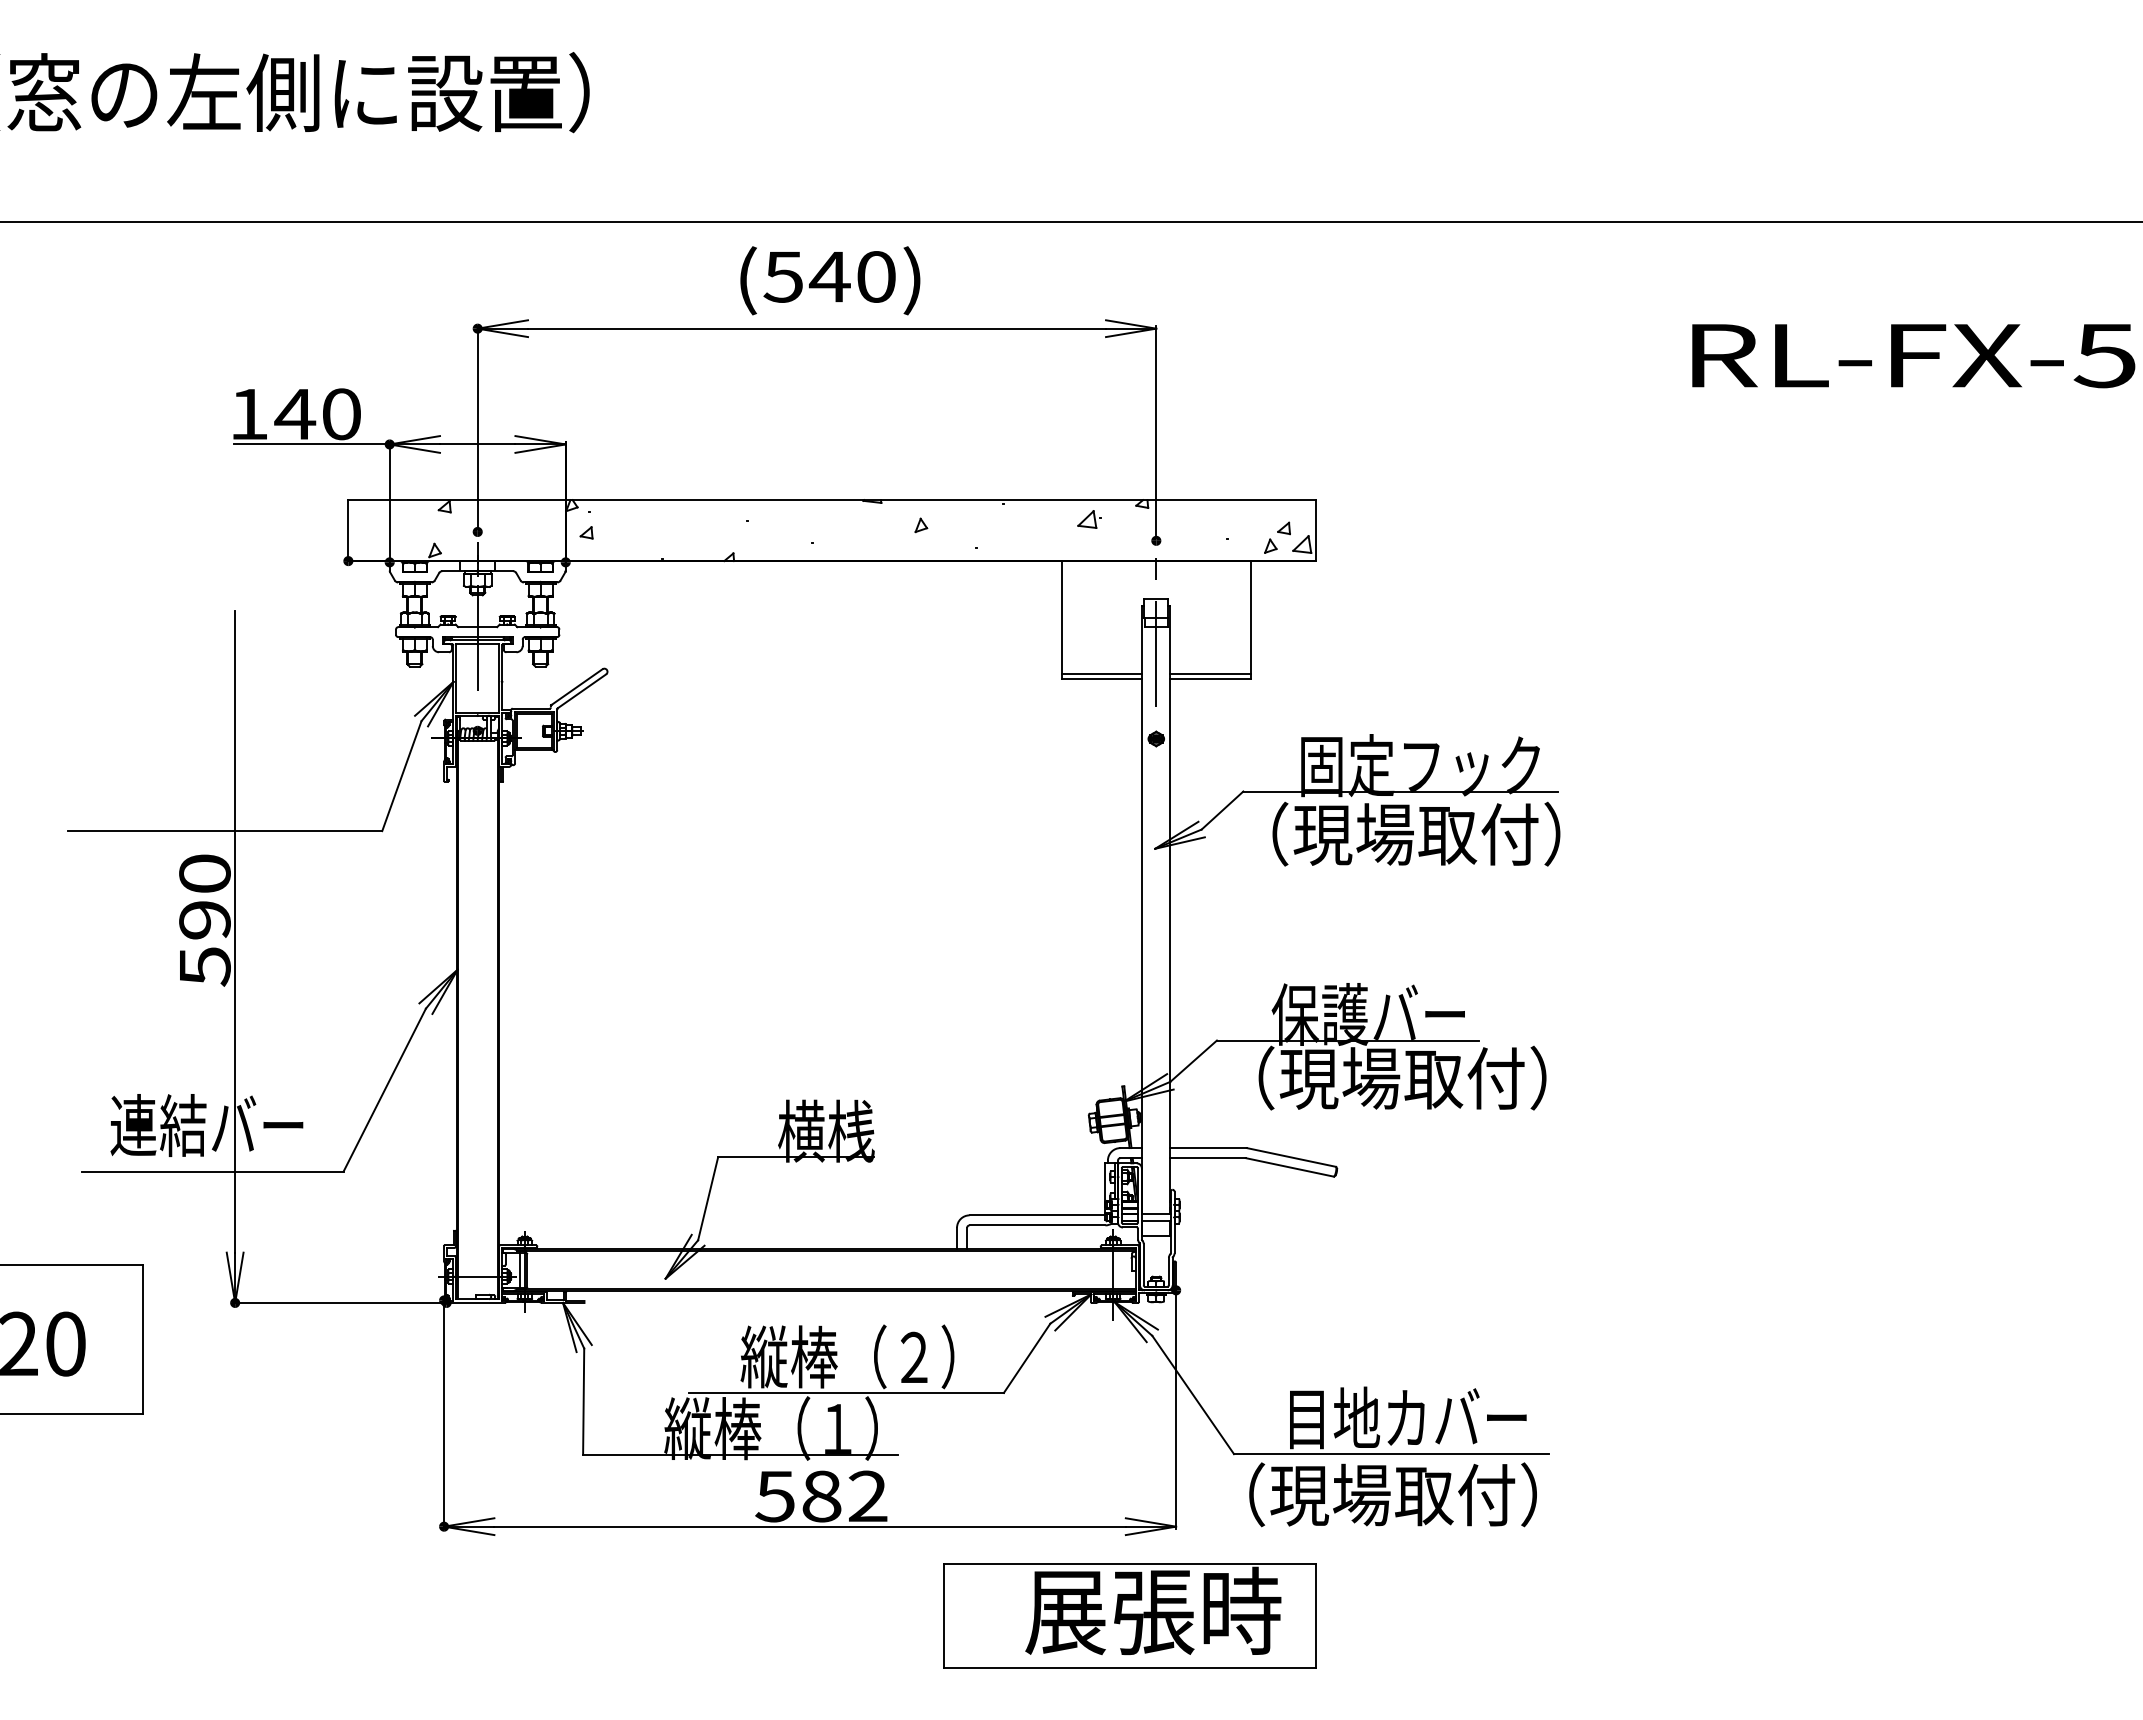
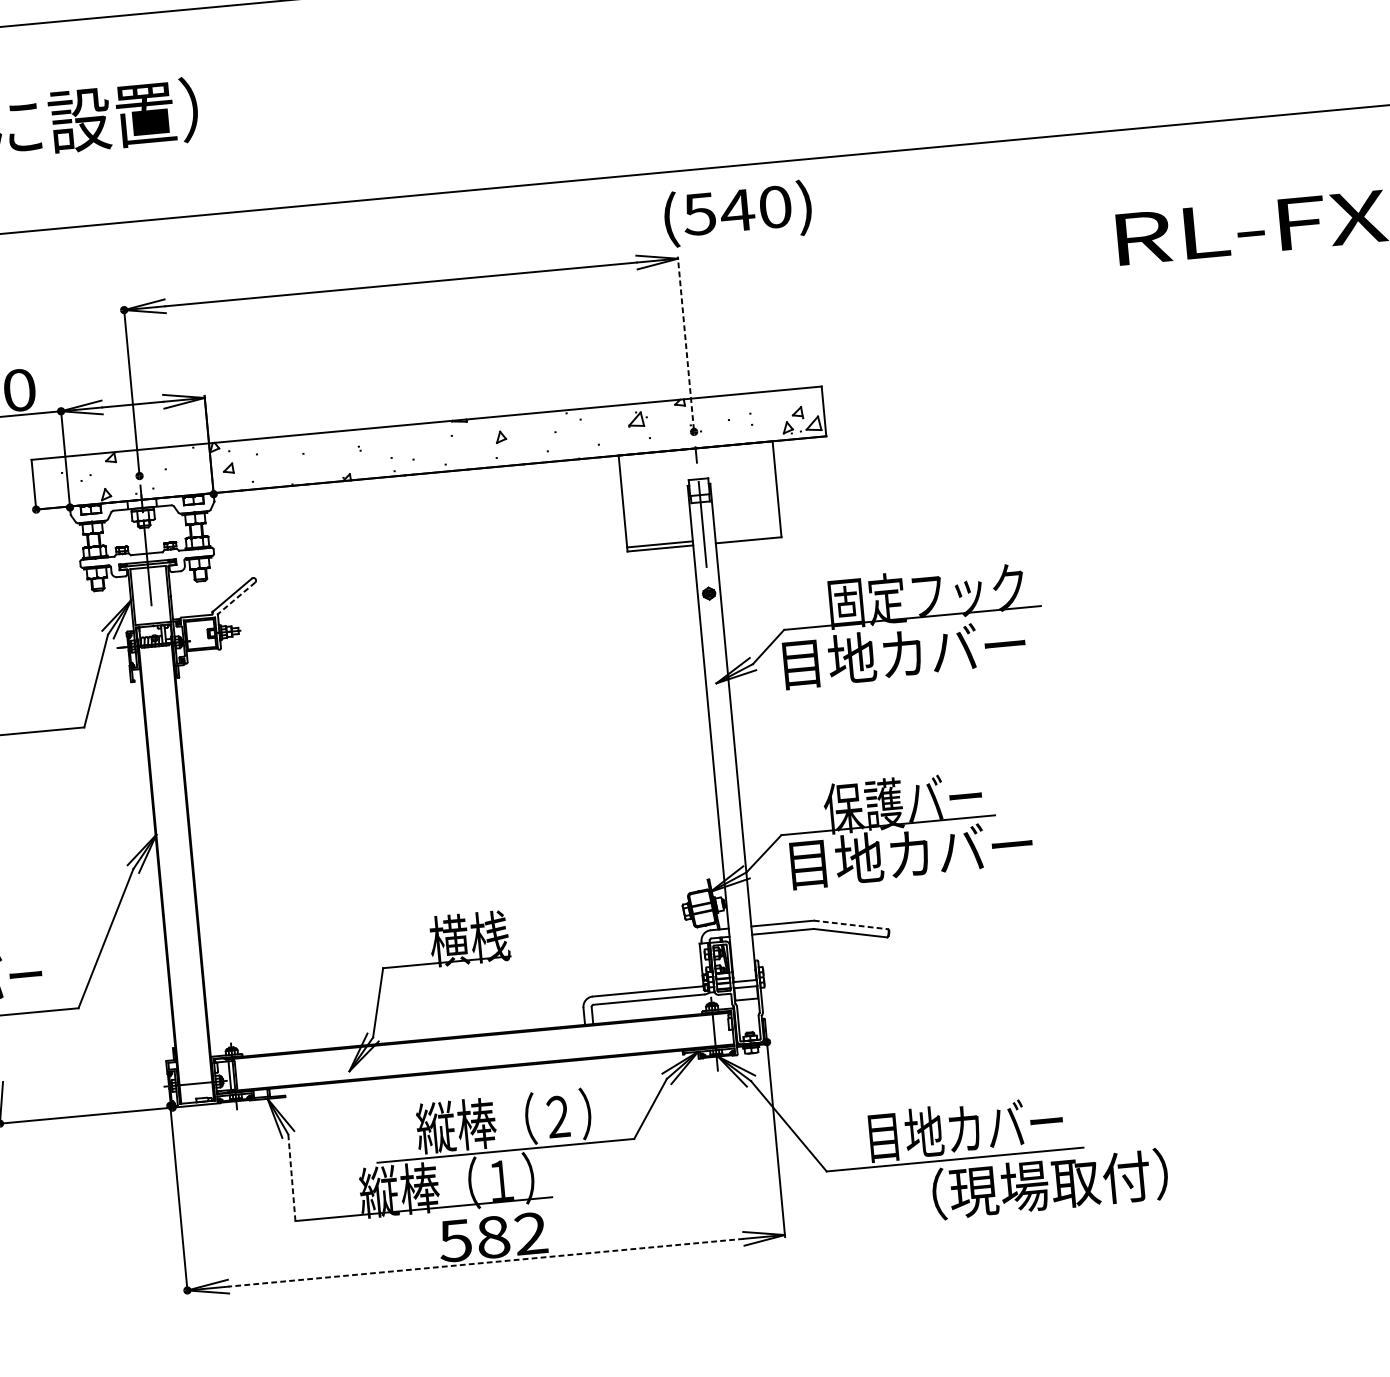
text: (830, 280) -> (738, 213), moved
line: (1156, 431) -> (685, 342), solid -> dashed
line: (1210, 673) -> (748, 536), removed
line: (581, 691) -> (236, 598), solid -> dashed
text: (1399, 833) -> (914, 652), （現場取付） -> 目地カバー
text: (1385, 1077) -> (921, 852), （現場取付） -> 目地カバー
line: (1291, 1157) -> (851, 924), solid -> dashed
line: (583, 1401) -> (291, 1177), solid -> dashed
text: (1392, 1494) -> (1049, 1183), moved
line: (810, 1526) -> (486, 1262), solid -> dashed
part: (1129, 1615) -> (753, 1311), removed

